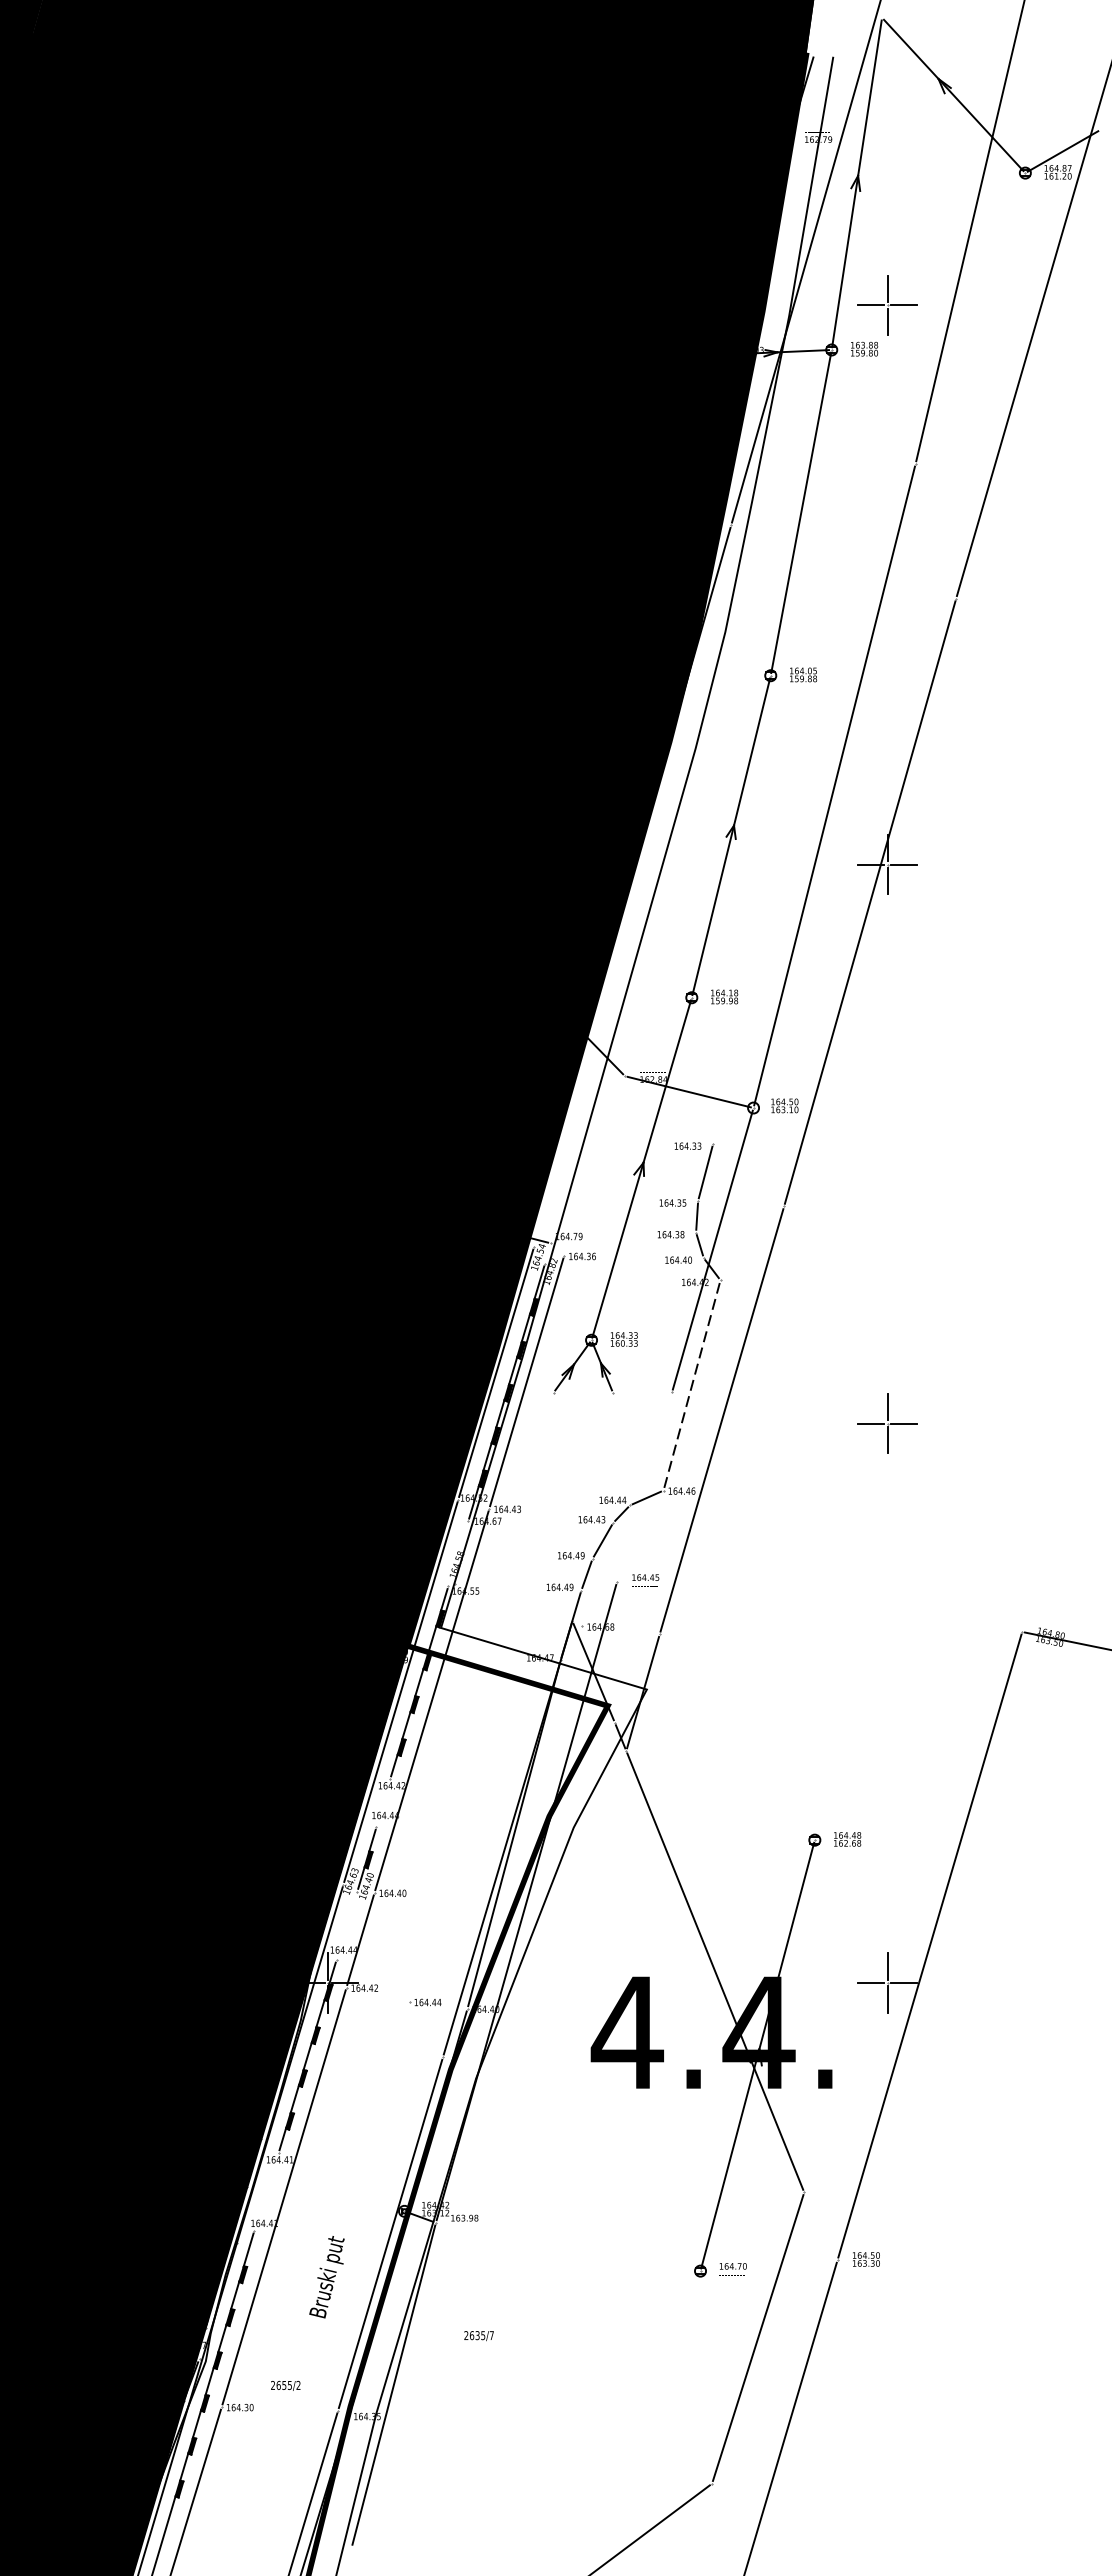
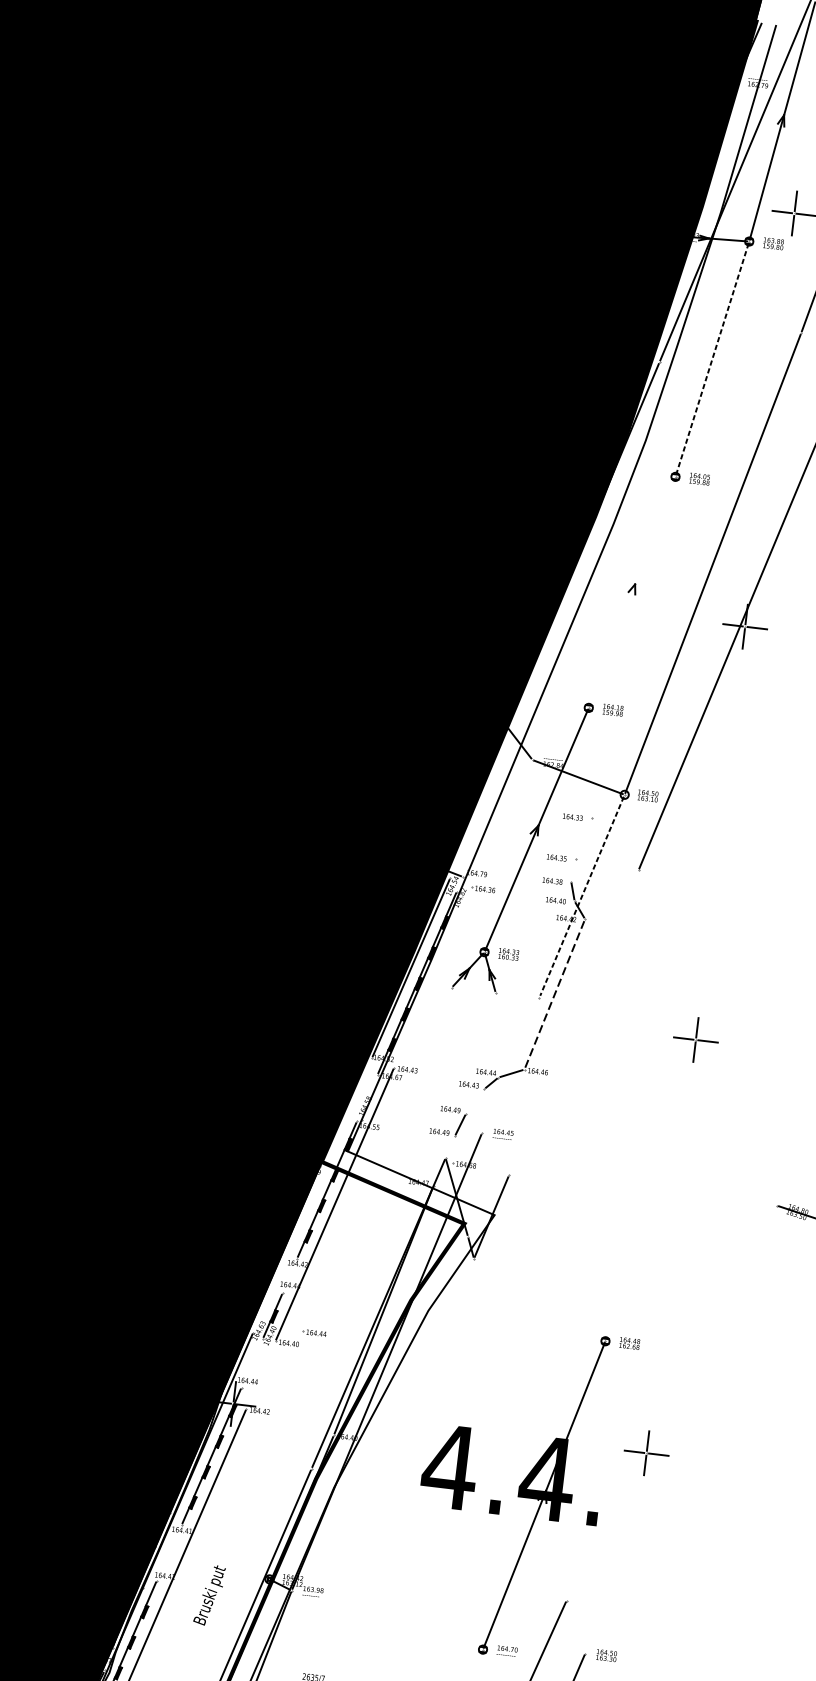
line: (801, 512) -> (712, 358), solid -> dashed
line: (731, 836) -> (632, 592), removed
line: (705, 1172) -> (583, 838), removed
line: (696, 1216) -> (572, 869), removed
line: (712, 1250) -> (581, 896), solid -> dashed
line: (526, 1382) -> (432, 977), removed
line: (721, 1420) -> (573, 1022), removed
line: (602, 1540) -> (474, 1101), removed
line: (570, 1625) -> (443, 1161), removed
line: (400, 1691) -> (312, 1194), removed
line: (360, 1939) -> (260, 1374), removed
line: (929, 1945) -> (680, 1429), removed
line: (715, 1971) -> (520, 1429), removed
part: (425, 2002) -> (314, 1333), moved
text: (326, 2277) -> (209, 1595), moved

